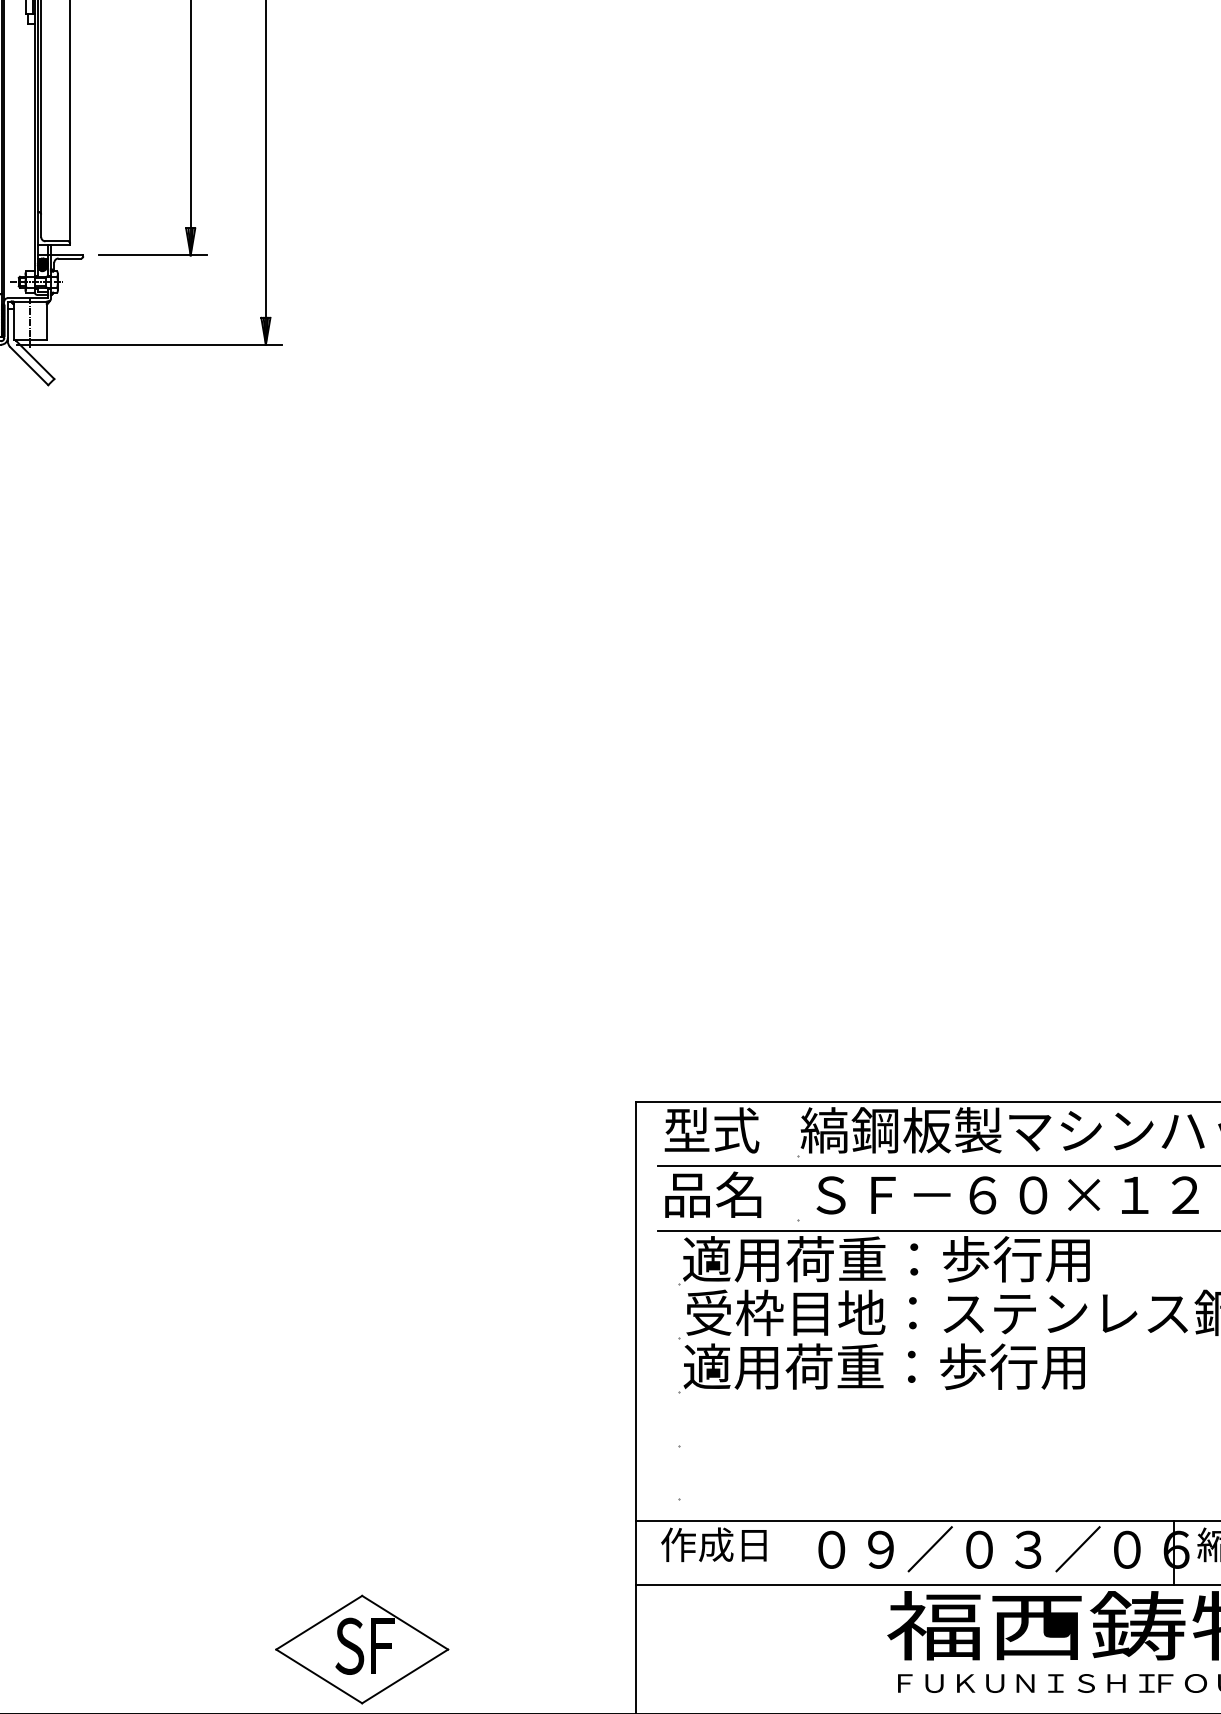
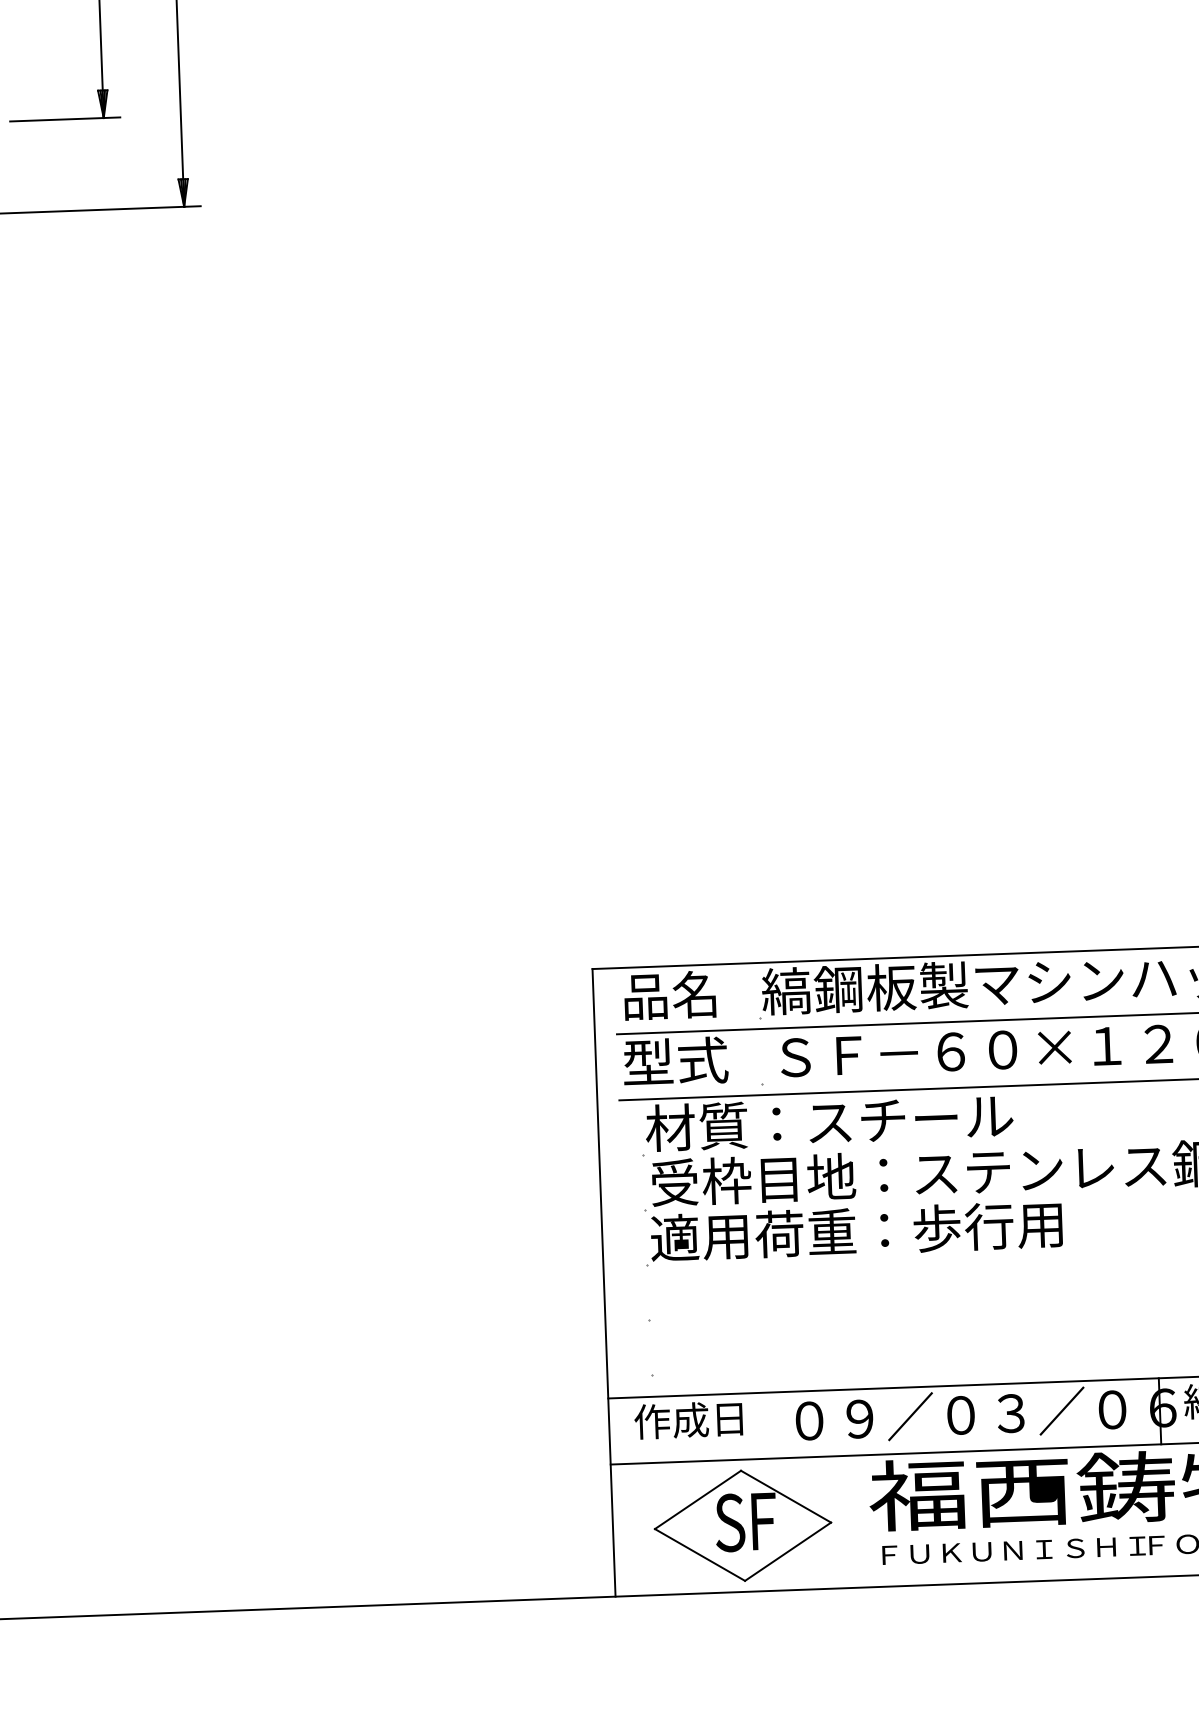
text: (711, 1130) -> (670, 995), 型式 -> 品名
text: (714, 1194) -> (676, 1061), 品名 -> 型式
text: (885, 1259) -> (853, 1121), 適用荷重：歩行用 -> 材質：スチール
part: (362, 1649) -> (743, 1525), moved

